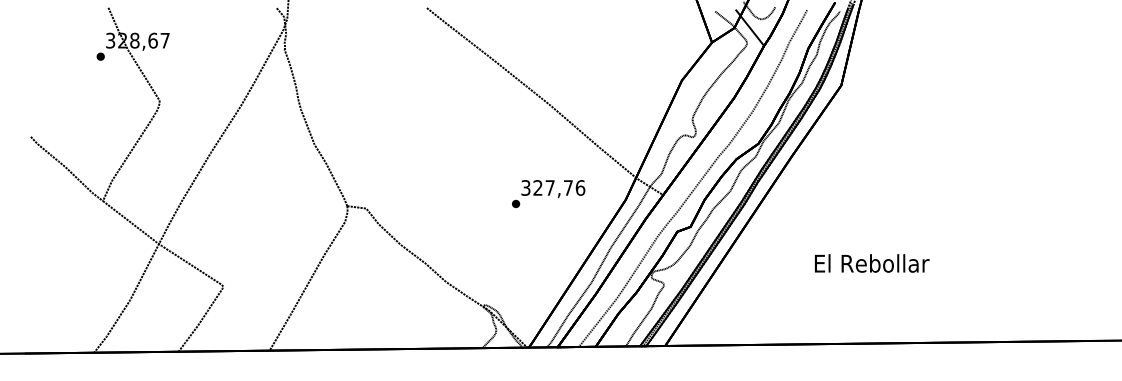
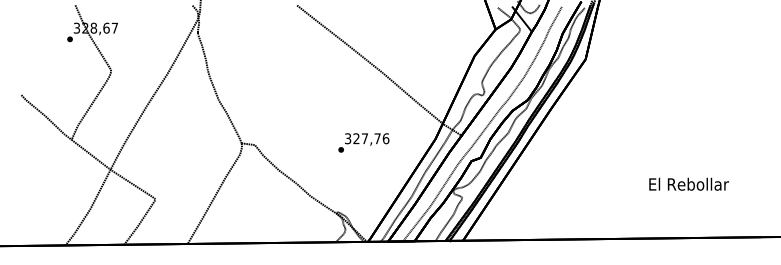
text: (548, 193) -> (363, 142), moved
text: (871, 262) -> (688, 183), moved

